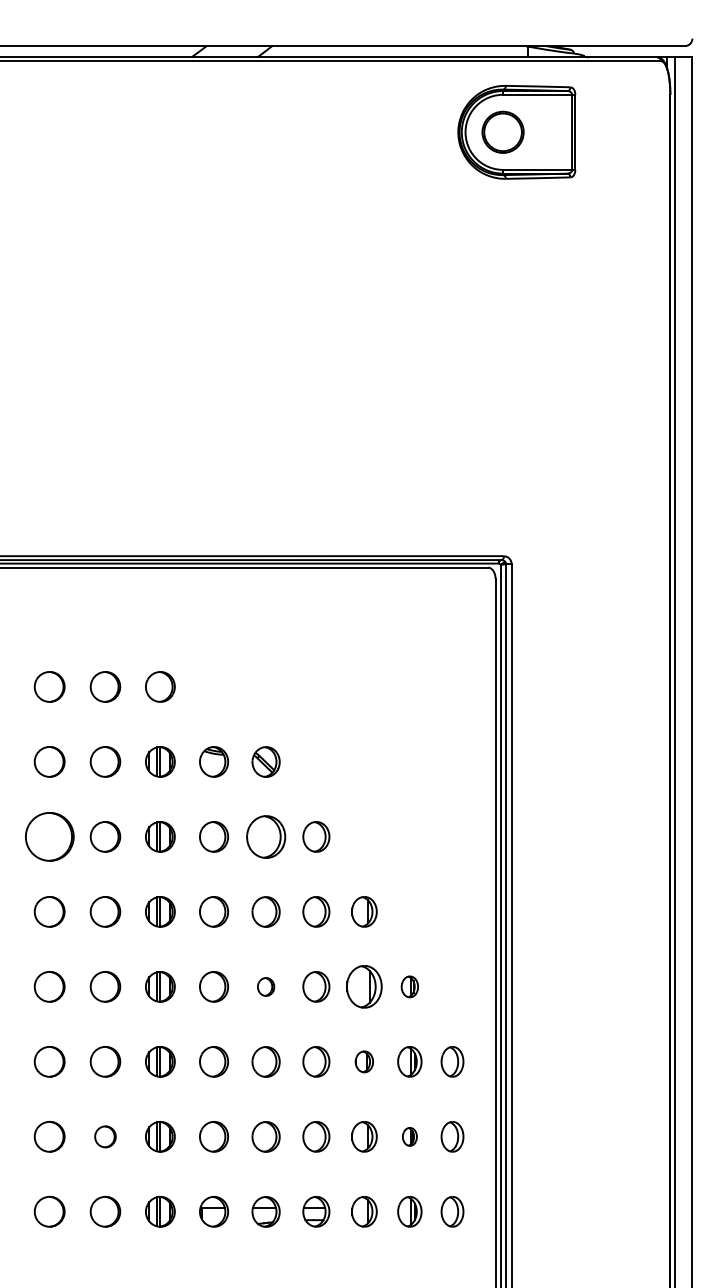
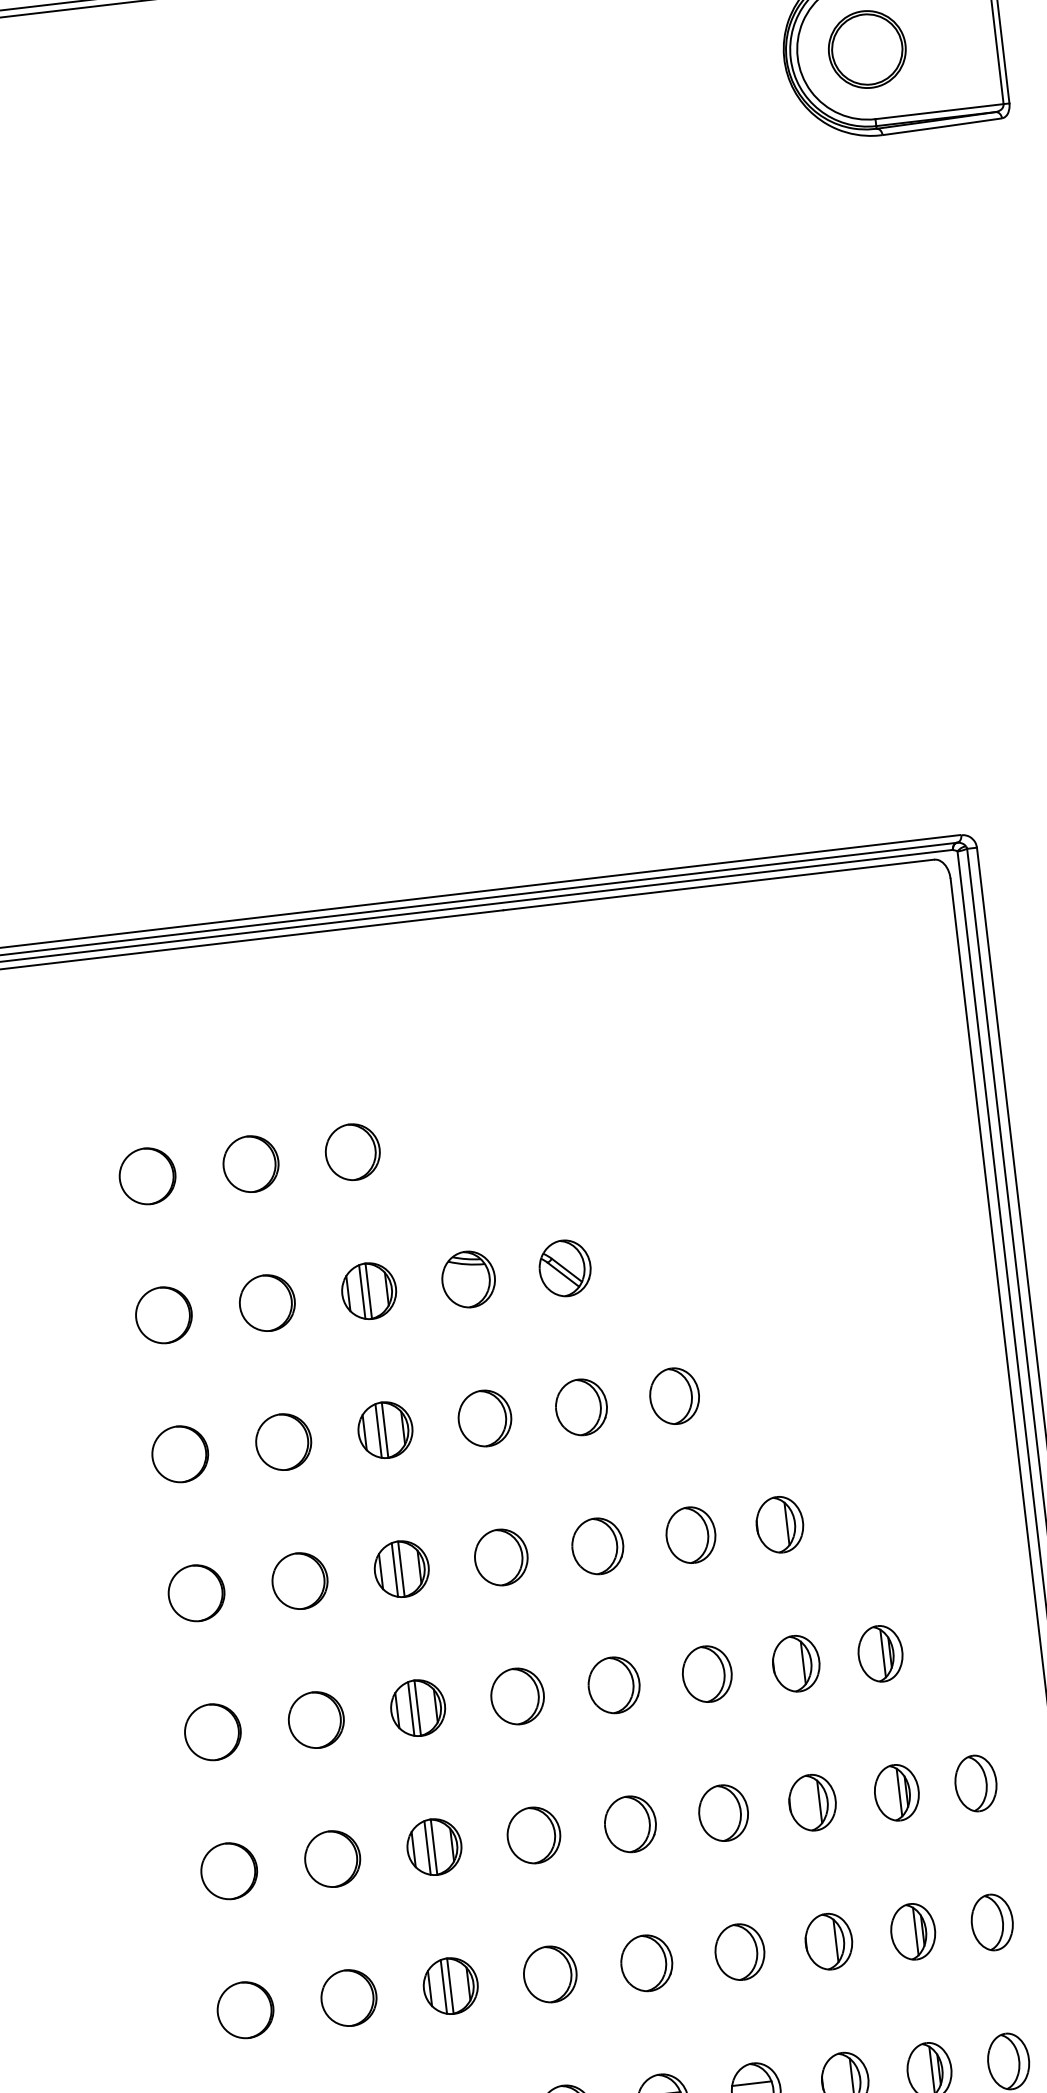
part: (49, 836) -> (179, 1453), size x0.62
part: (265, 836) -> (580, 1406), size x0.71
part: (265, 986) -> (612, 1684), size x1.67
part: (364, 986) -> (796, 1663), size x0.71
part: (409, 986) -> (879, 1653), size x1.43
part: (364, 1061) -> (812, 1802), size x1.43
part: (105, 1136) -> (348, 1997), size x1.43
part: (409, 1136) -> (912, 1931), size x1.67

